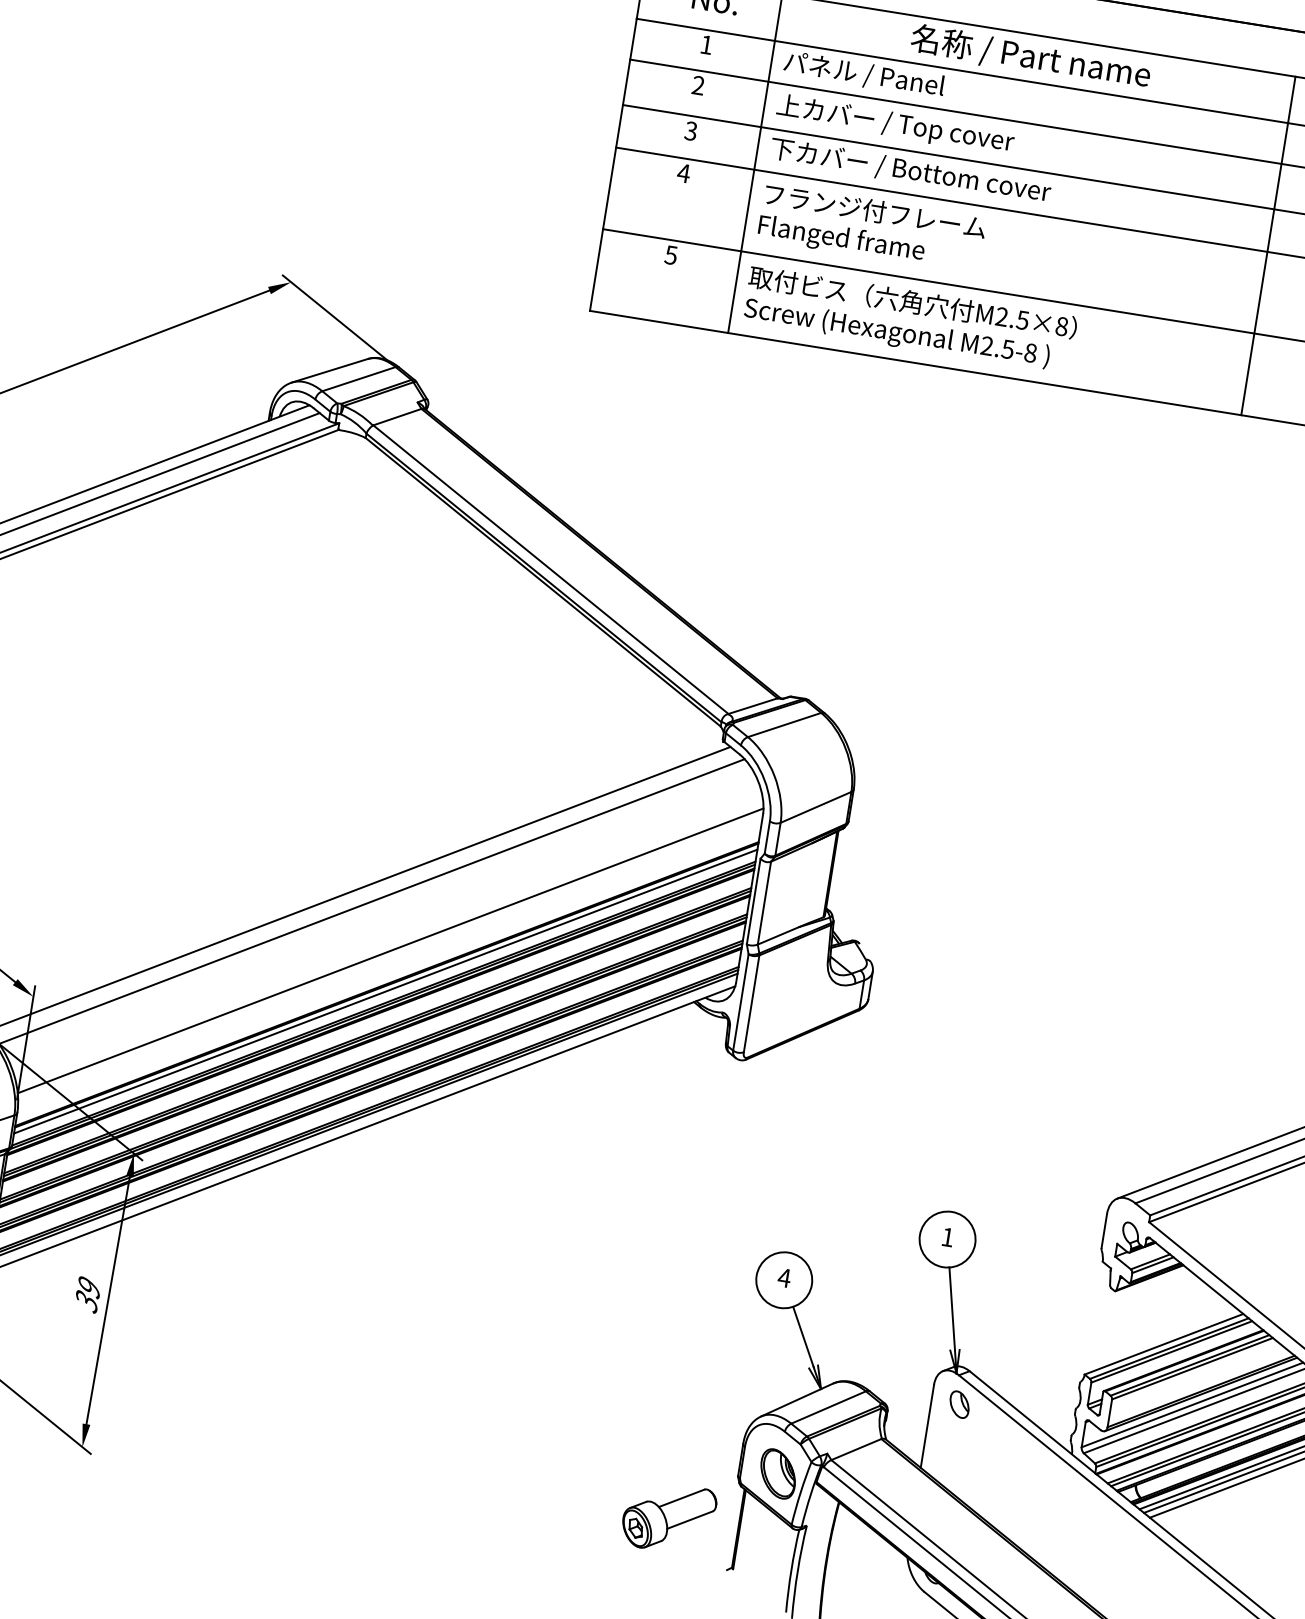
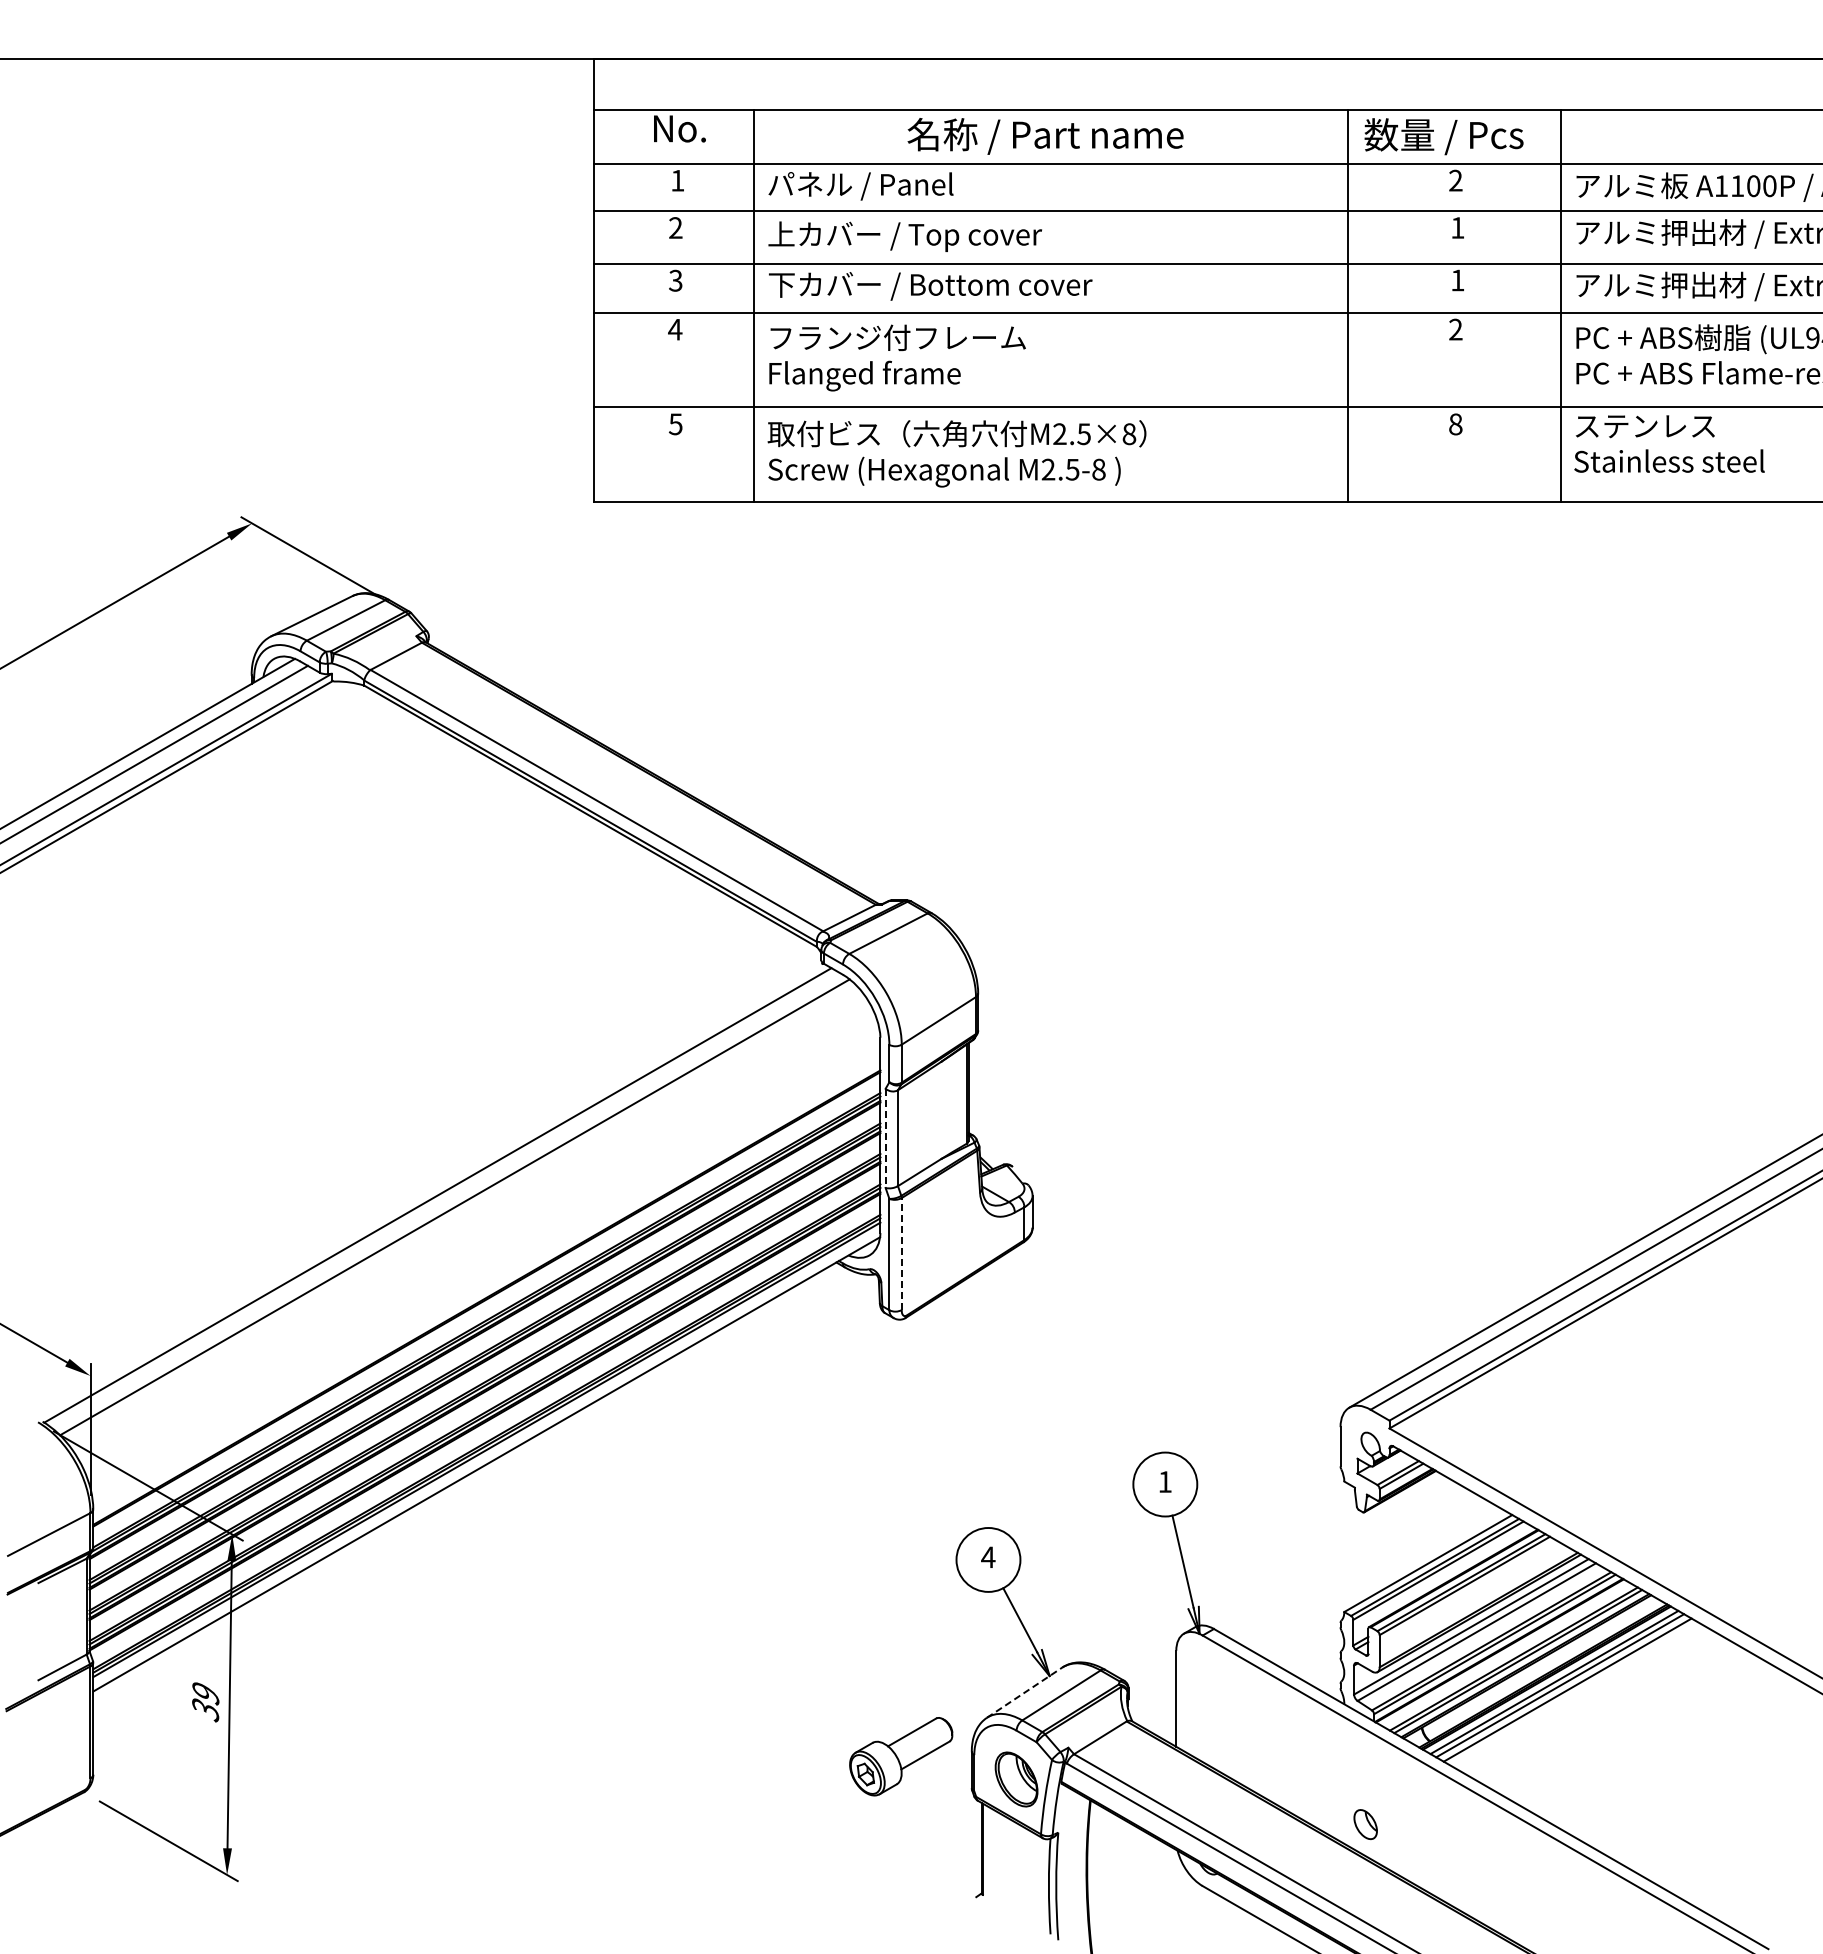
line: (753, 901) -> (885, 1138), solid -> dashed
line: (390, 950) -> (484, 1259), removed
line: (385, 991) -> (486, 1306), removed
line: (751, 1004) -> (901, 1254), solid -> dashed
line: (797, 1399) -> (1024, 1692), solid -> dashed
part: (959, 1404) -> (1365, 1824), moved
part: (669, 1517) -> (901, 1756), moved

